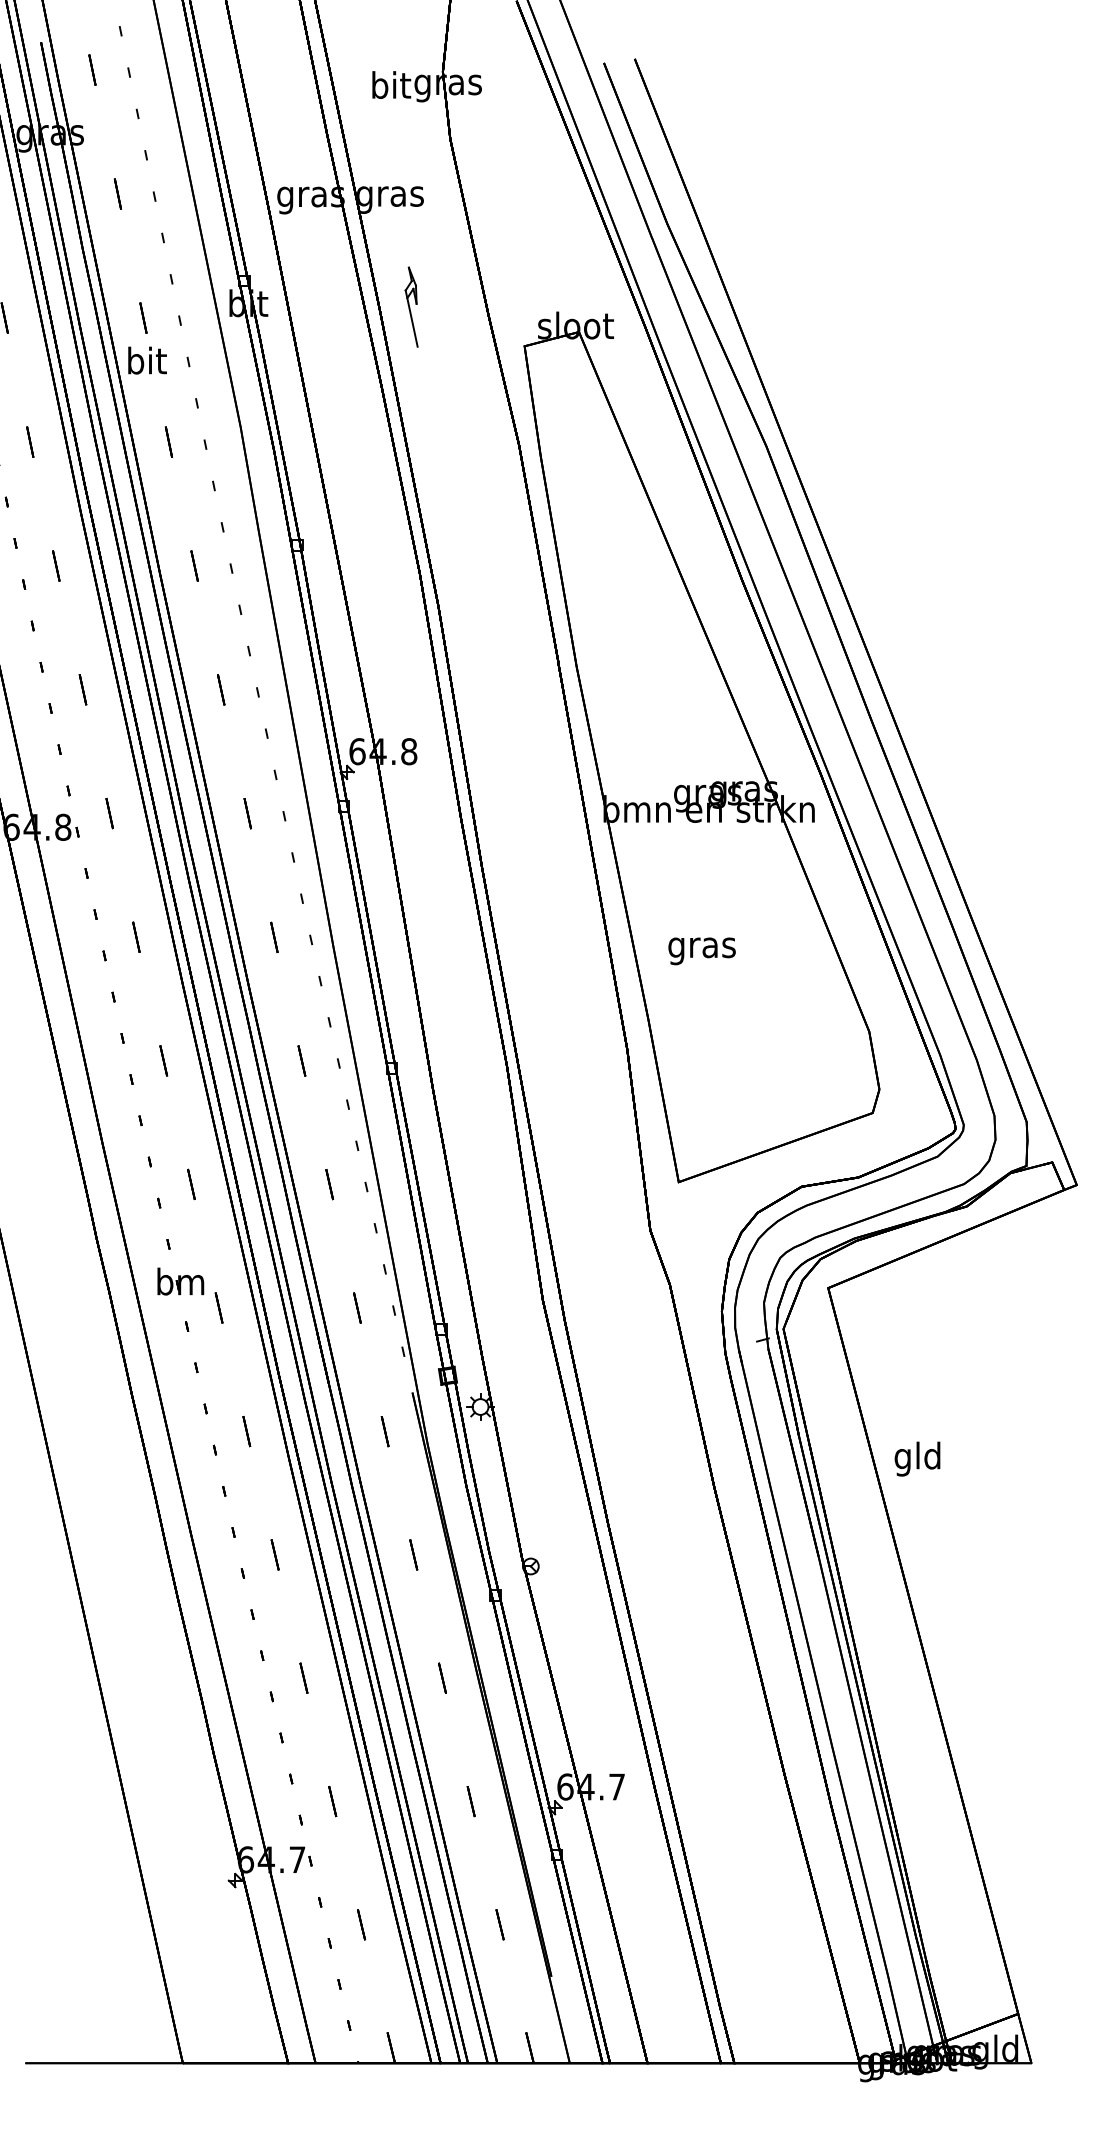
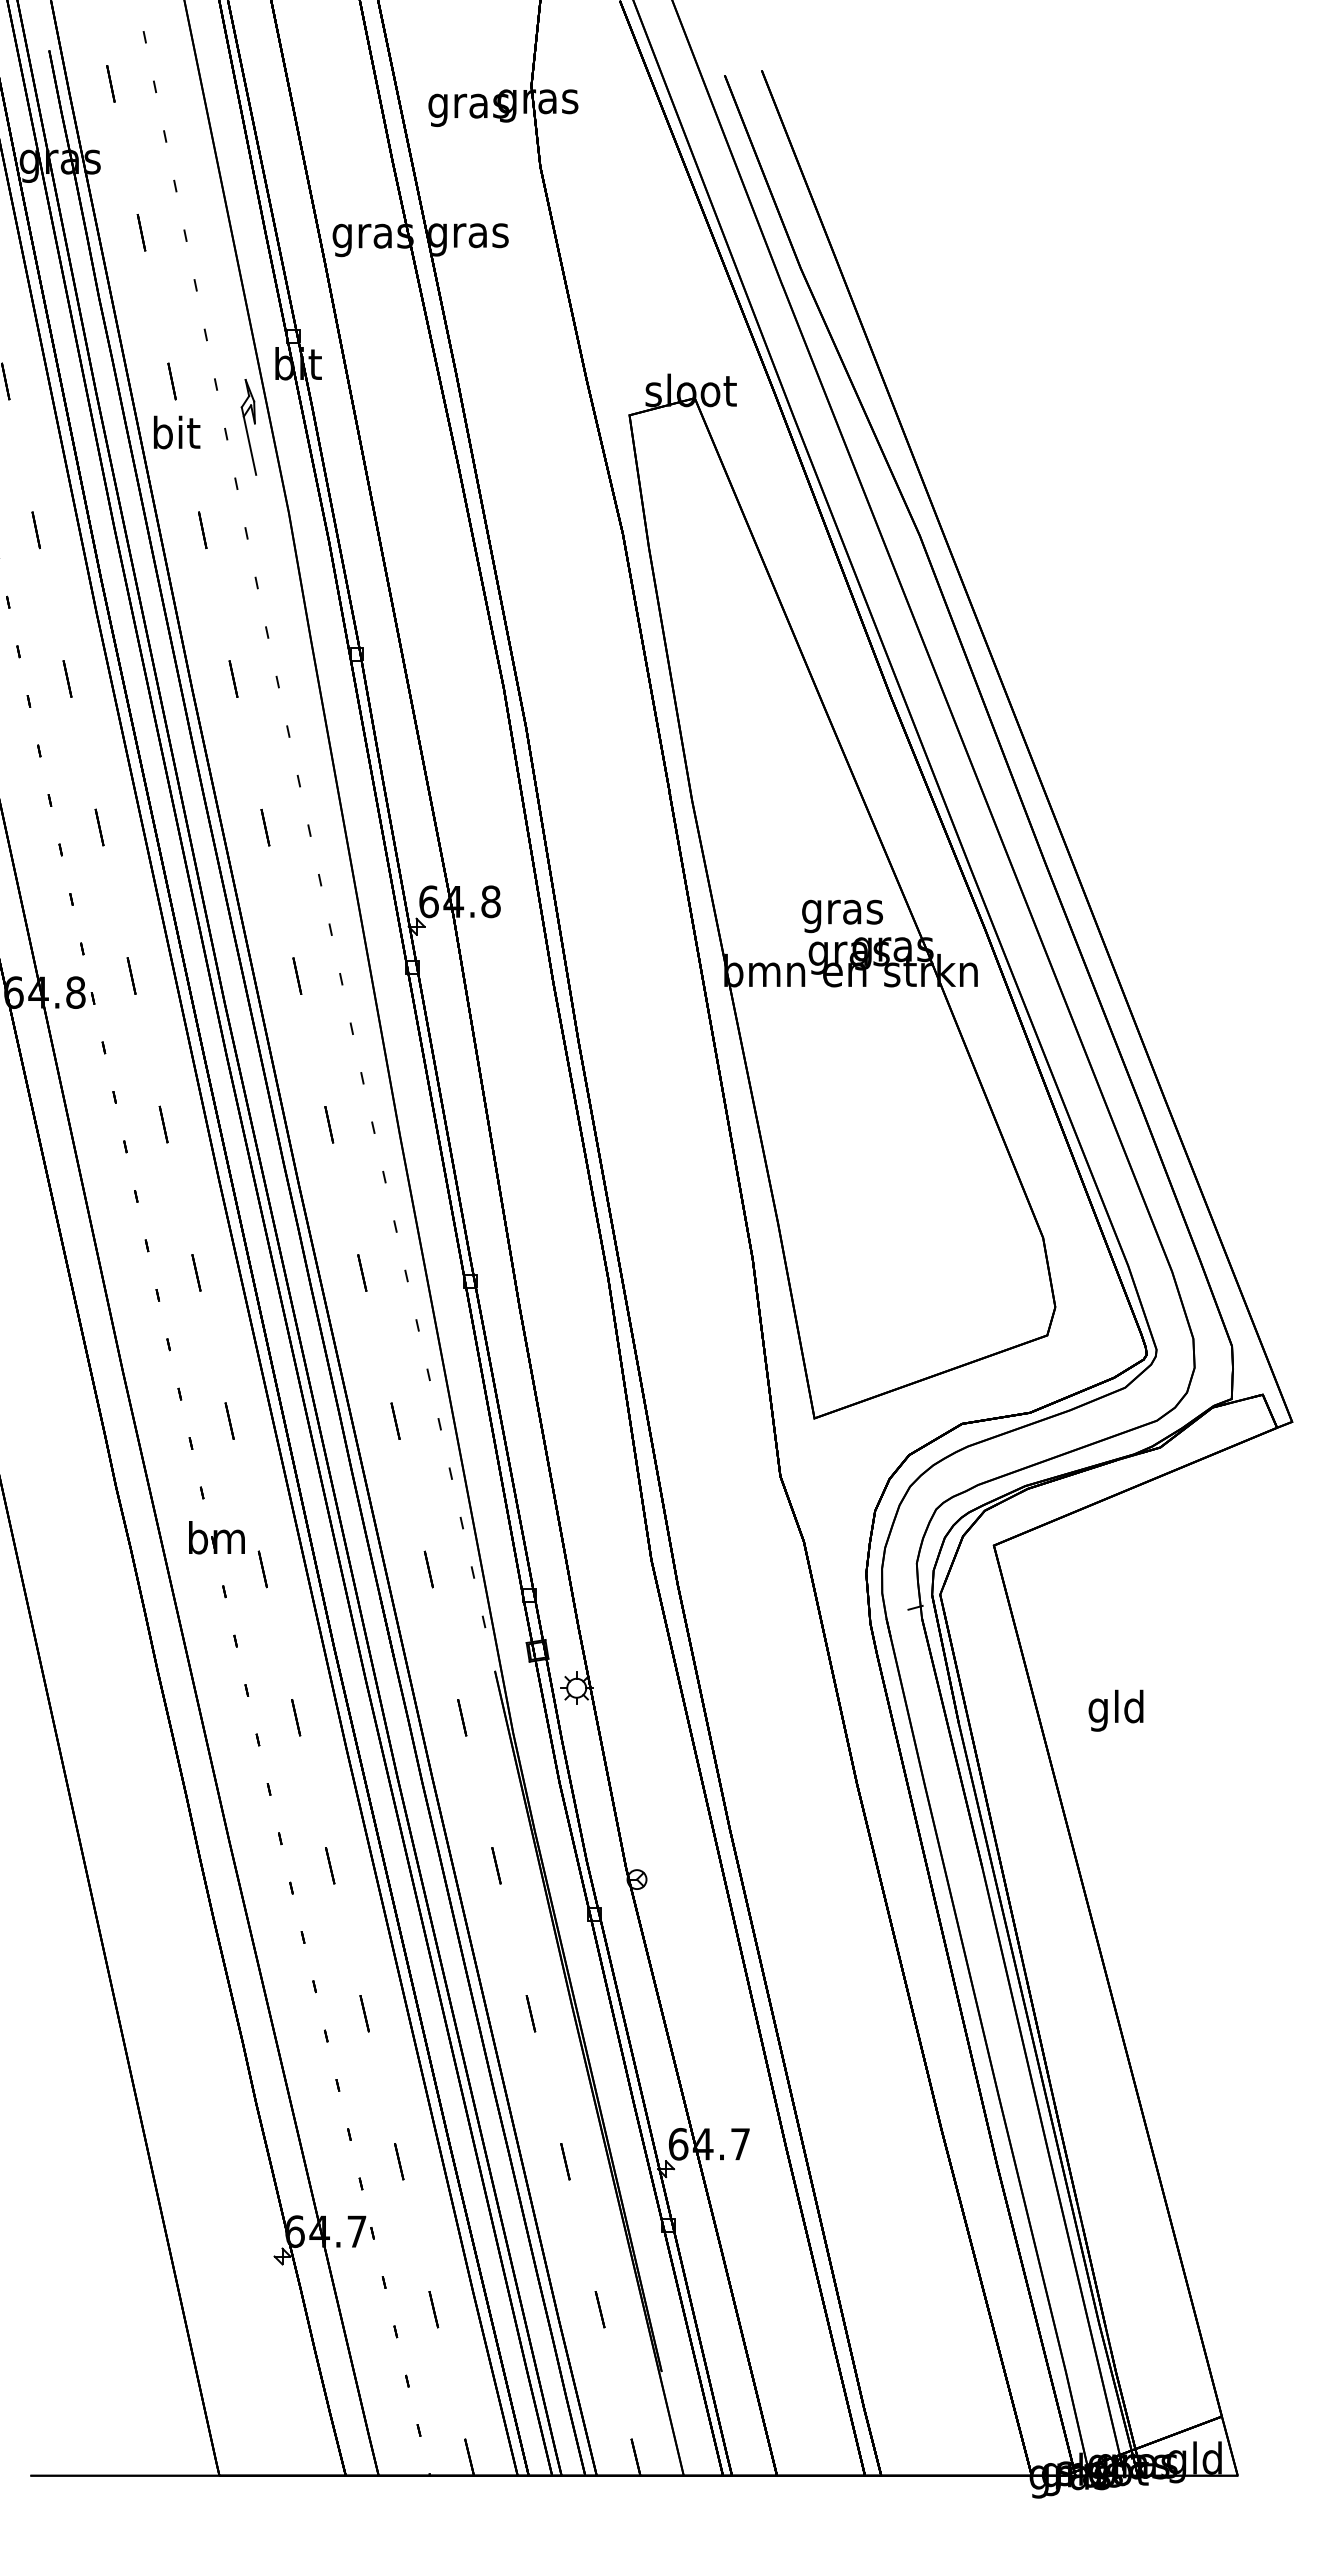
text: (390, 88) -> (468, 106), bit -> gras
part: (411, 307) -> (248, 427), moved
text: (702, 951) -> (842, 916), moved
text: (917, 1458) -> (1115, 1710), moved

